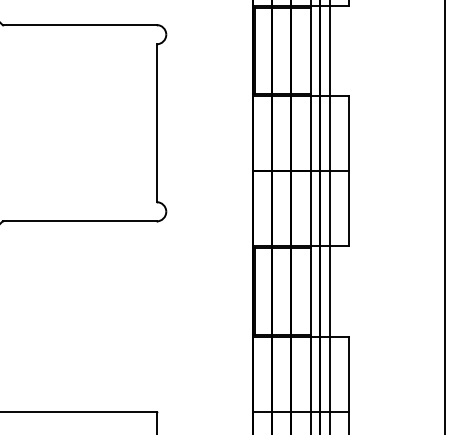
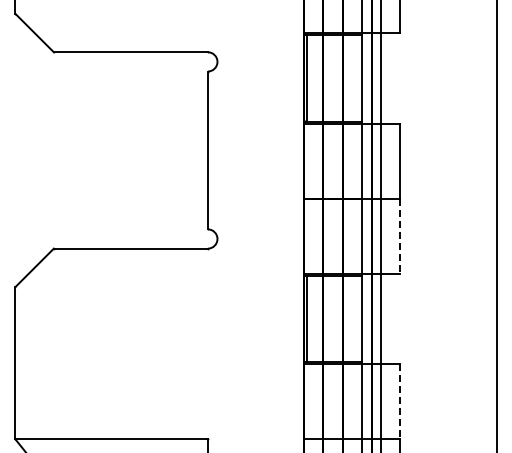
line: (349, 209) -> (400, 236), solid -> dashed
line: (349, 374) -> (400, 401), solid -> dashed

